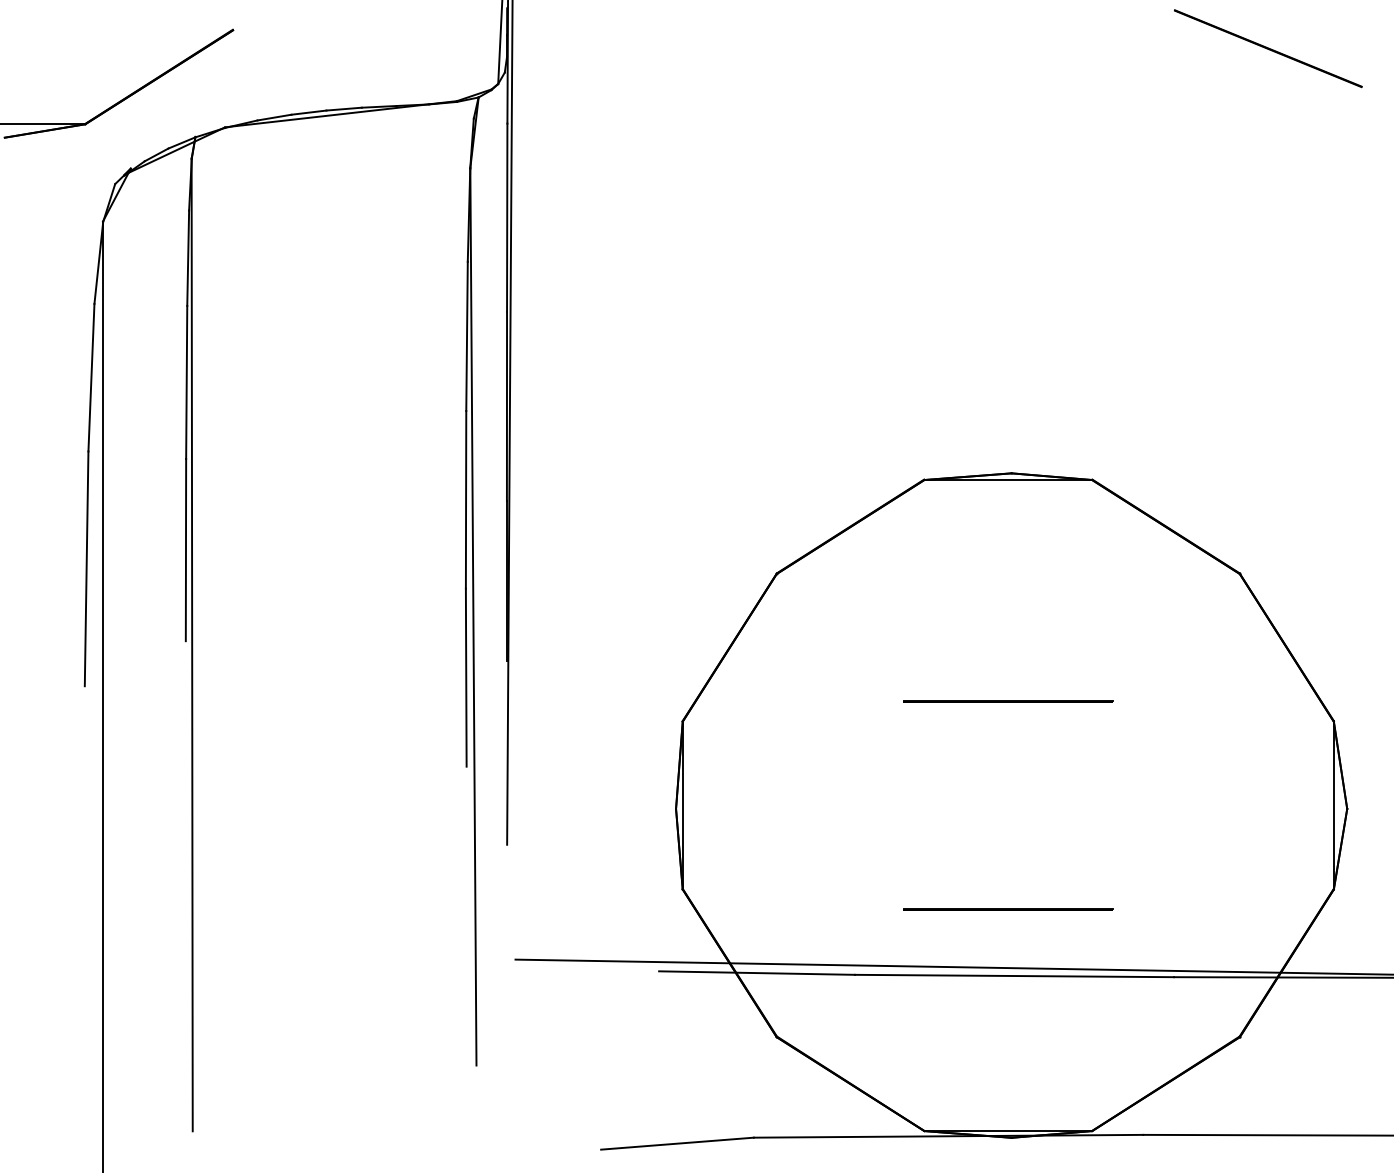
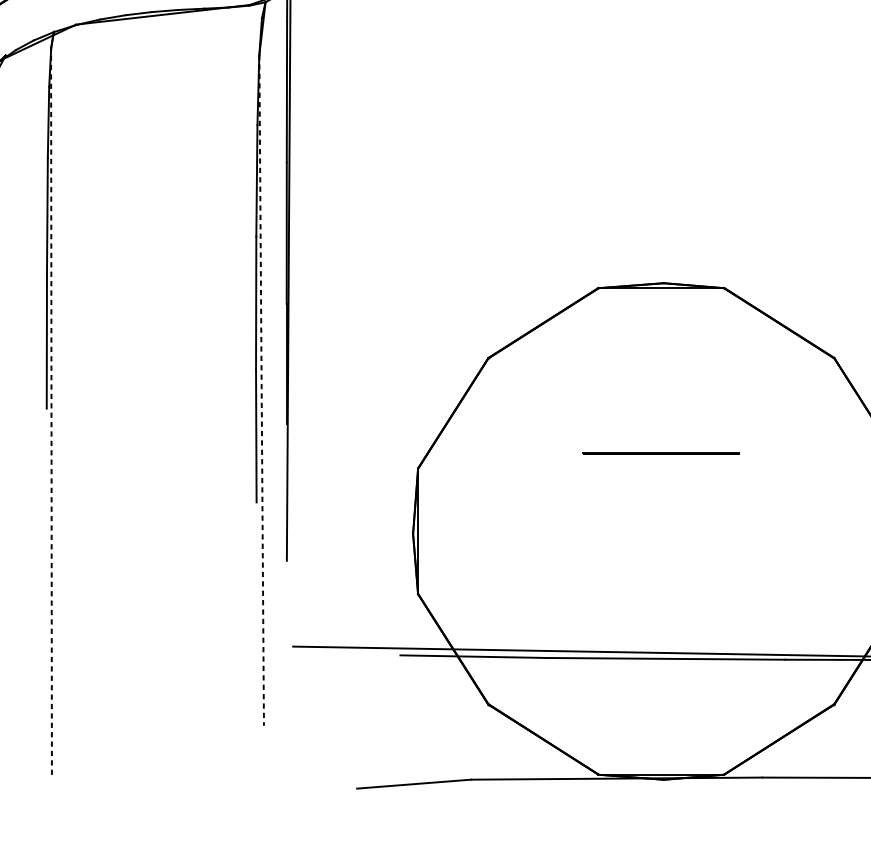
line: (473, 616) -> (261, 390), solid -> dashed
line: (192, 644) -> (51, 411), solid -> dashed
line: (1008, 909) -> (661, 609), removed

